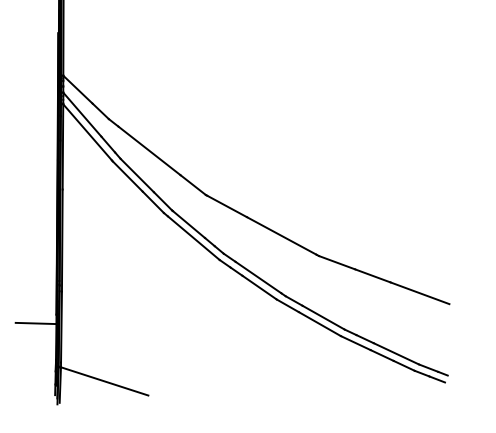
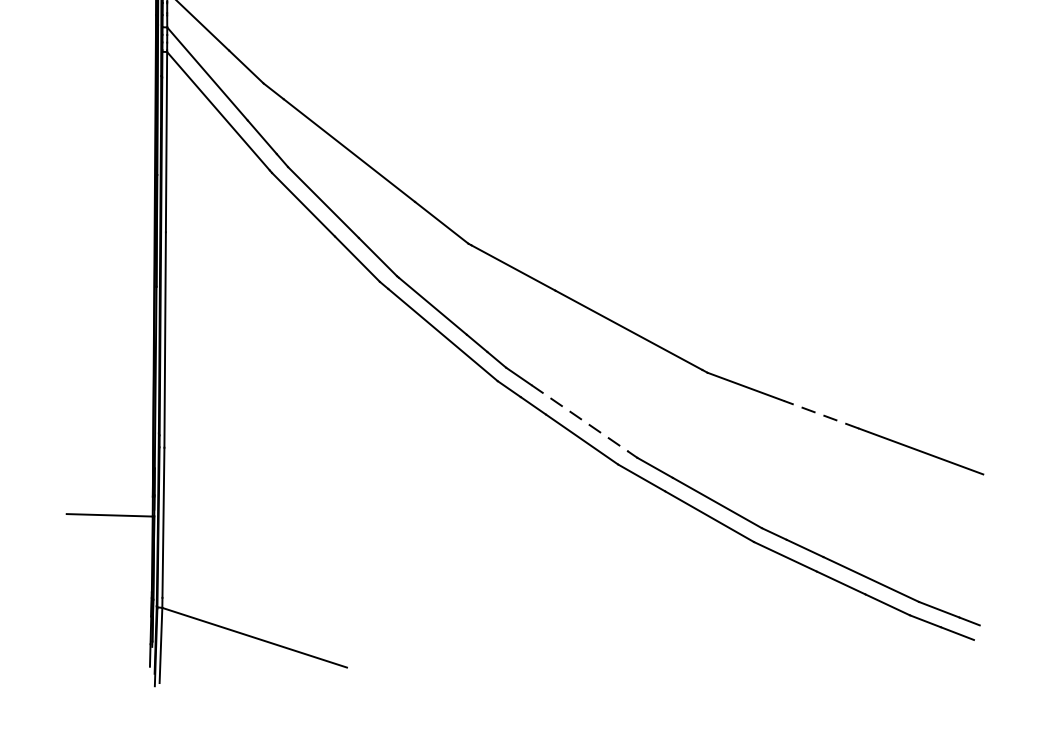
line: (372, 275) -> (820, 413), solid -> dashed
line: (258, 277) -> (579, 418), solid -> dashed

